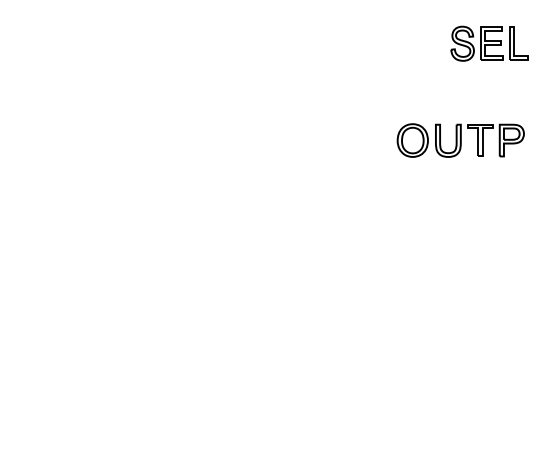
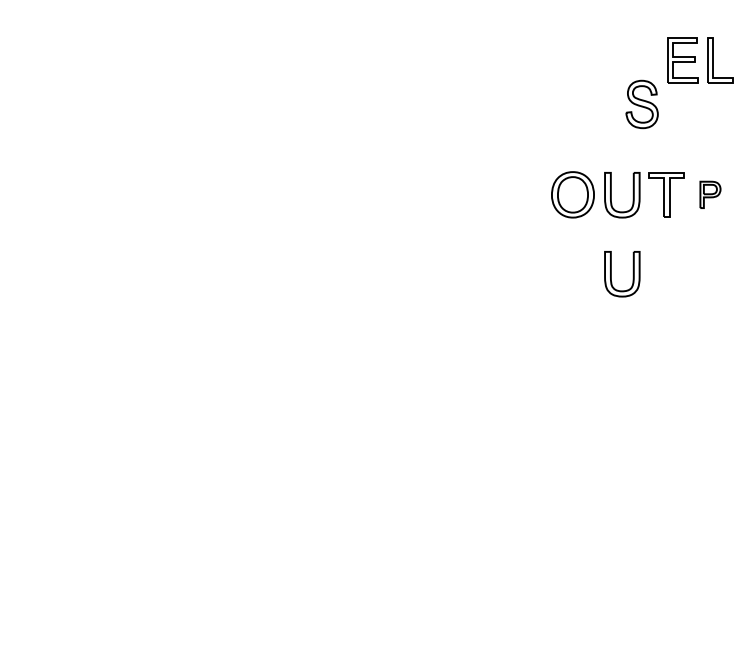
part: (462, 43) -> (641, 104), moved
part: (511, 140) -> (710, 194), size x0.6
part: (455, 197) -> (632, 274), added

